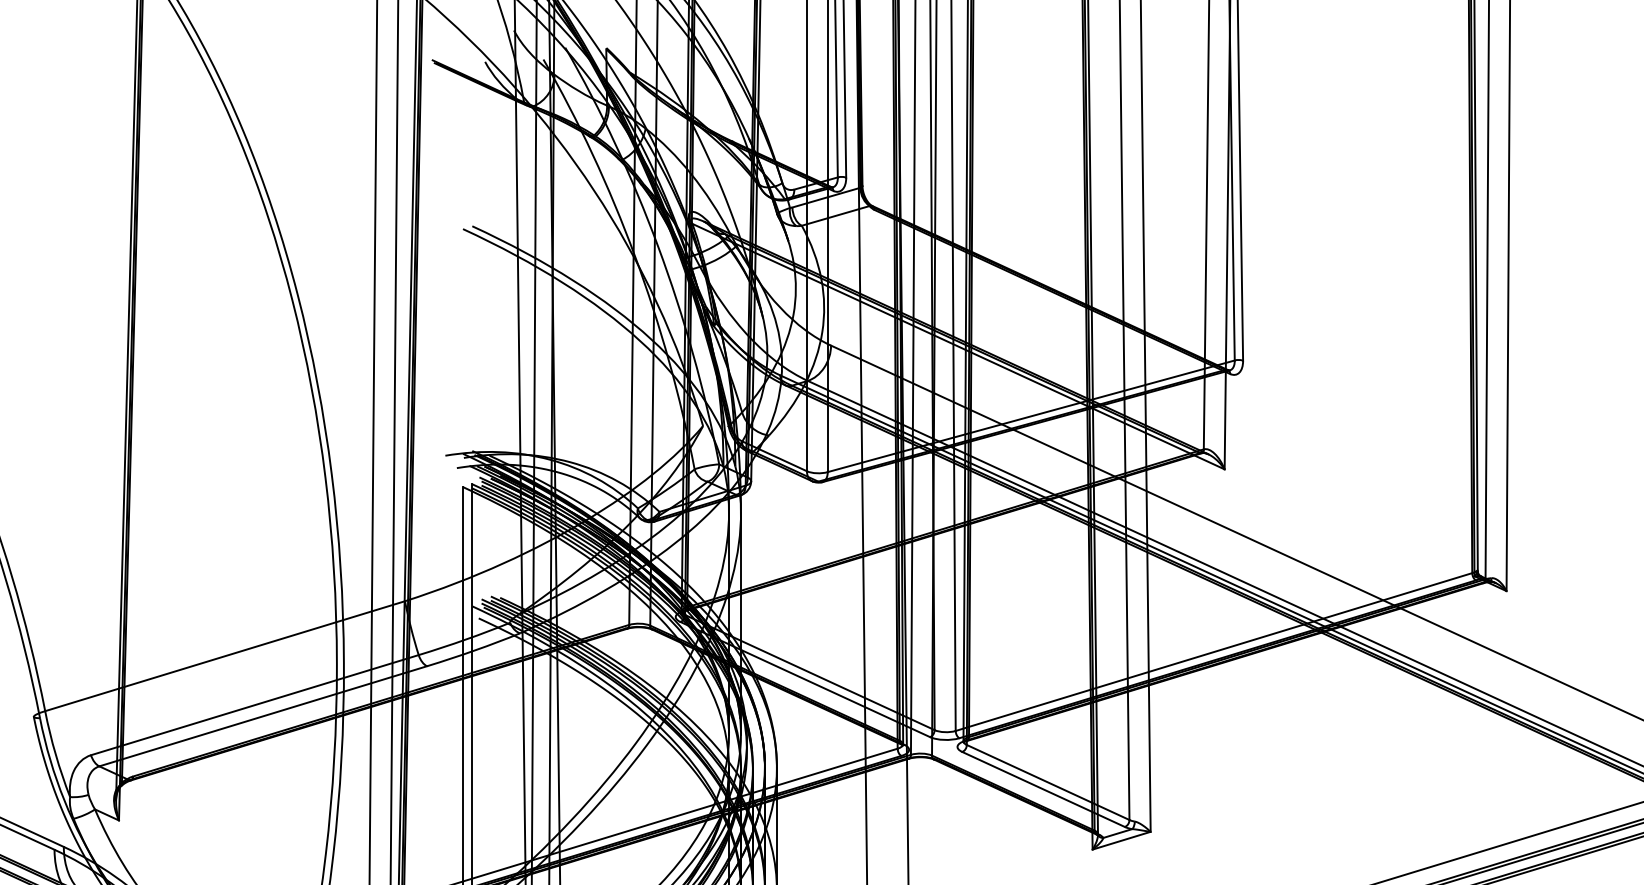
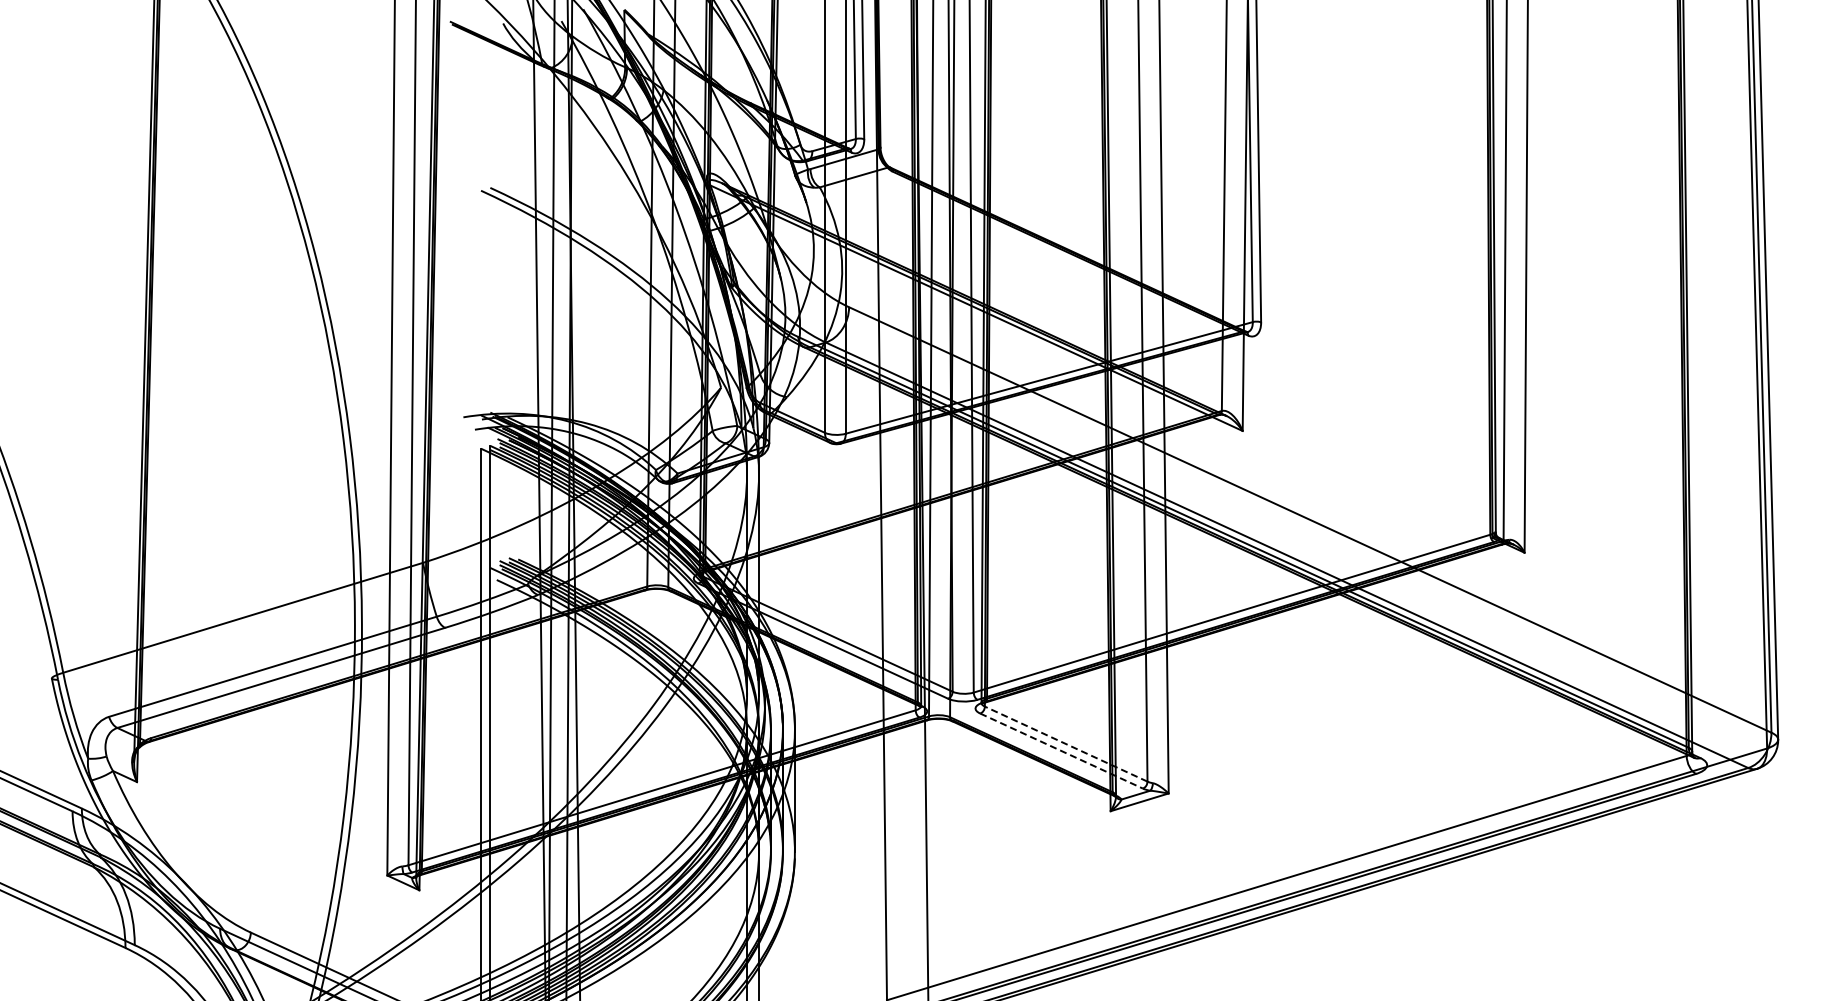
line: (1048, 782) -> (1066, 744), solid -> dashed
line: (1043, 789) -> (1061, 751), solid -> dashed

